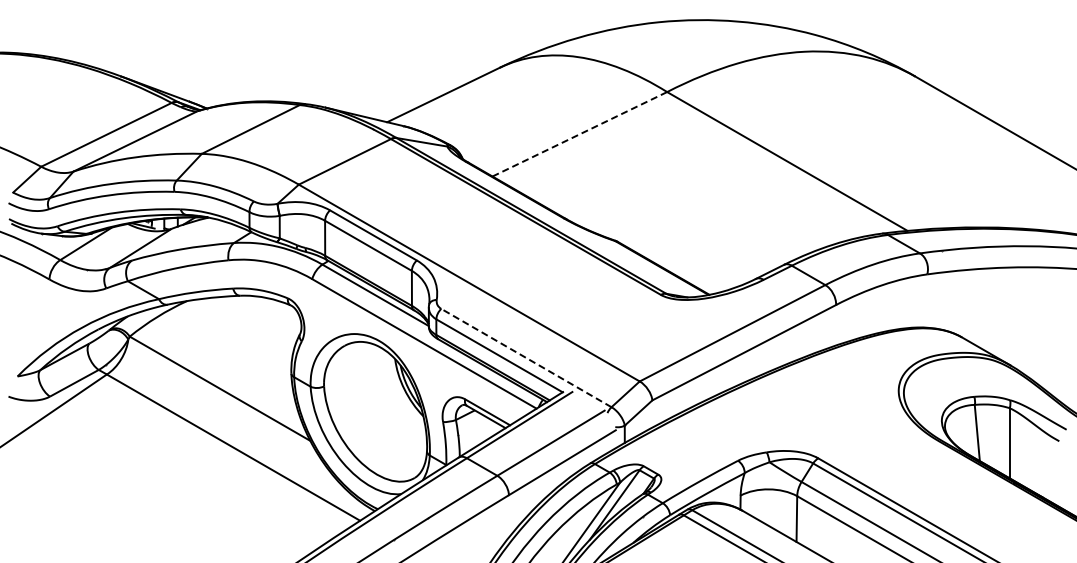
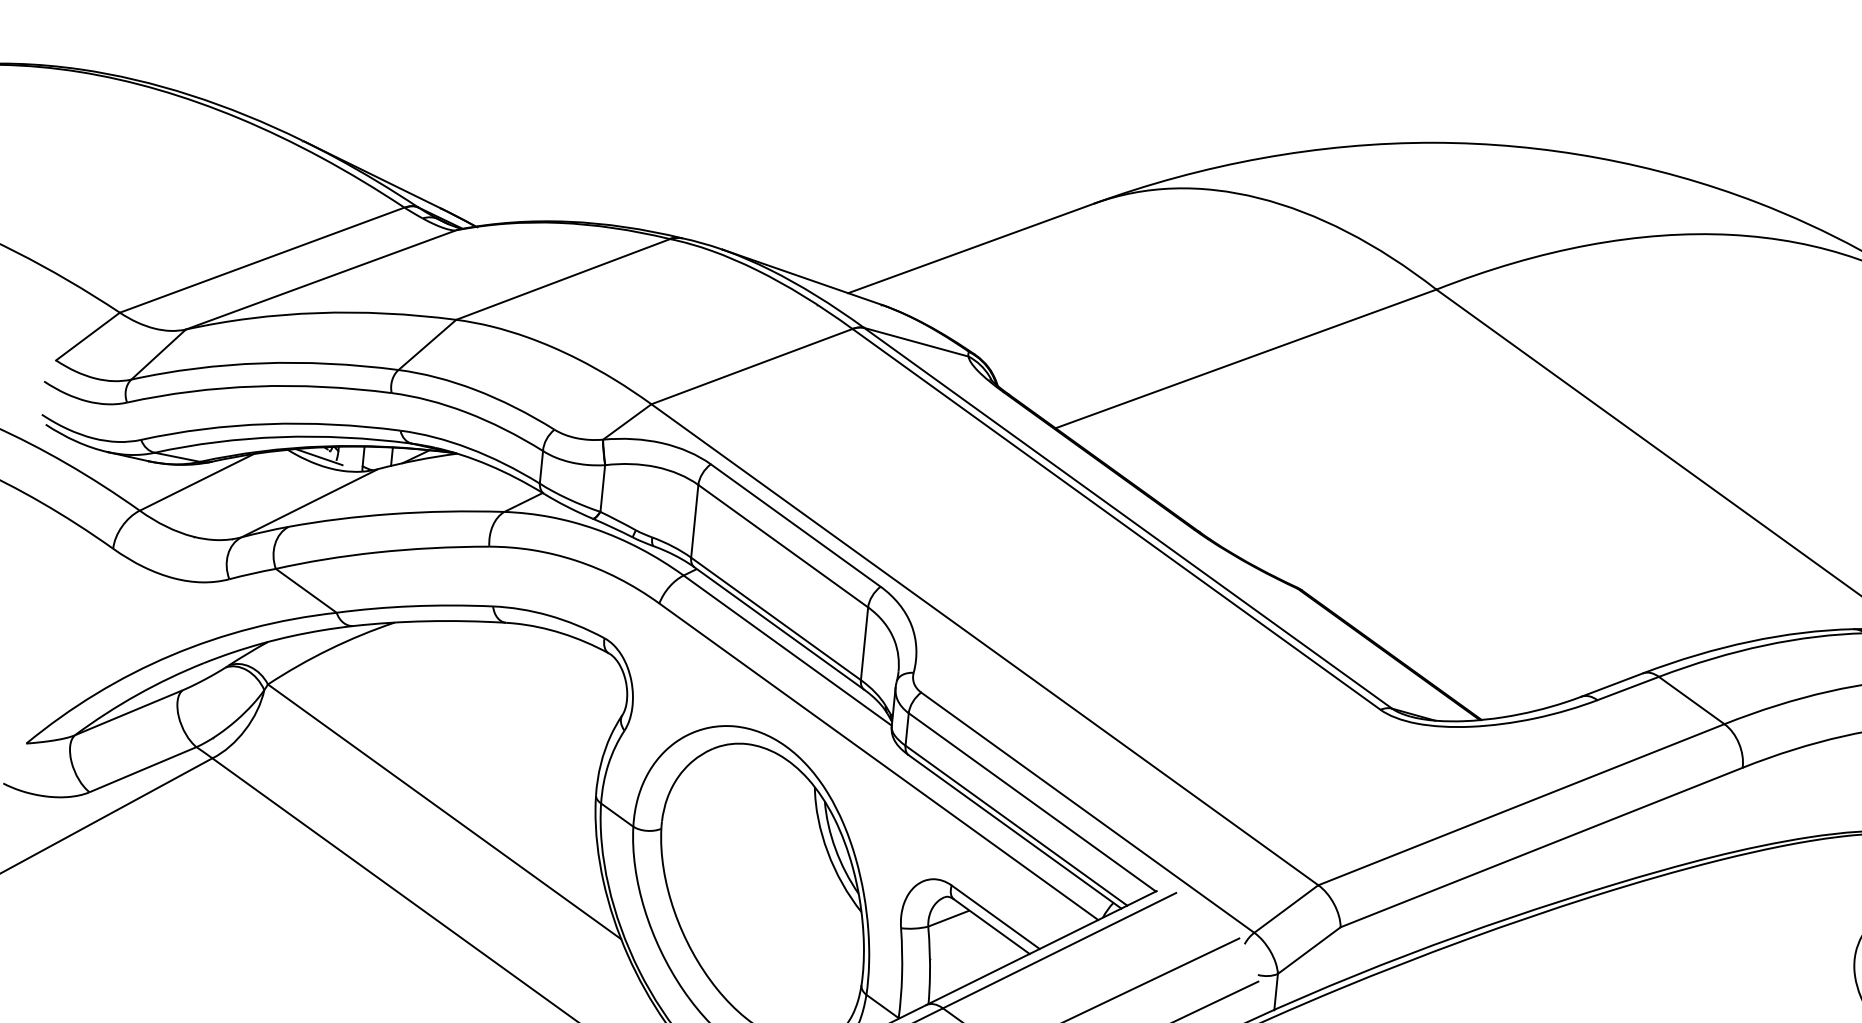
line: (580, 134) -> (1247, 359), dashed -> solid
line: (525, 357) -> (1085, 811), dashed -> solid

